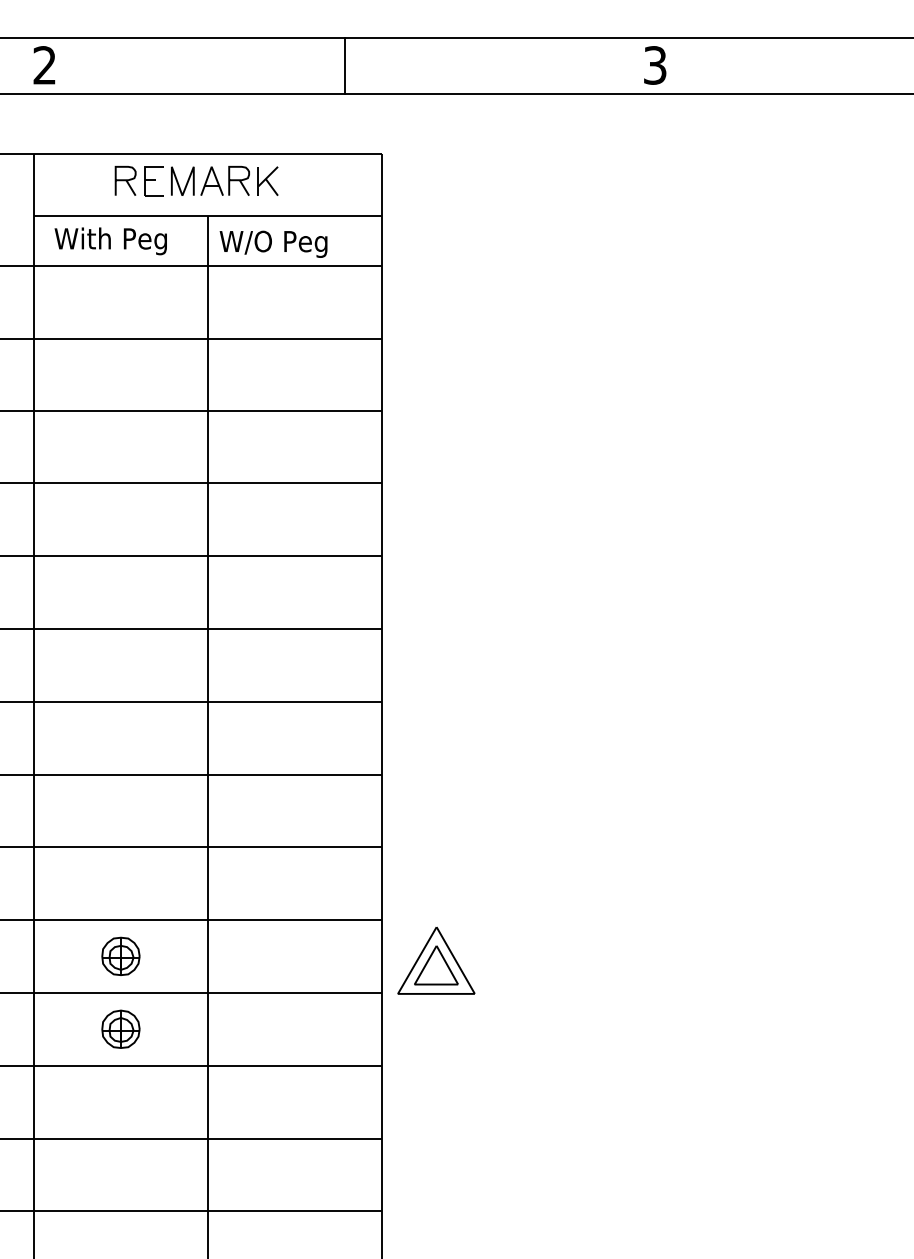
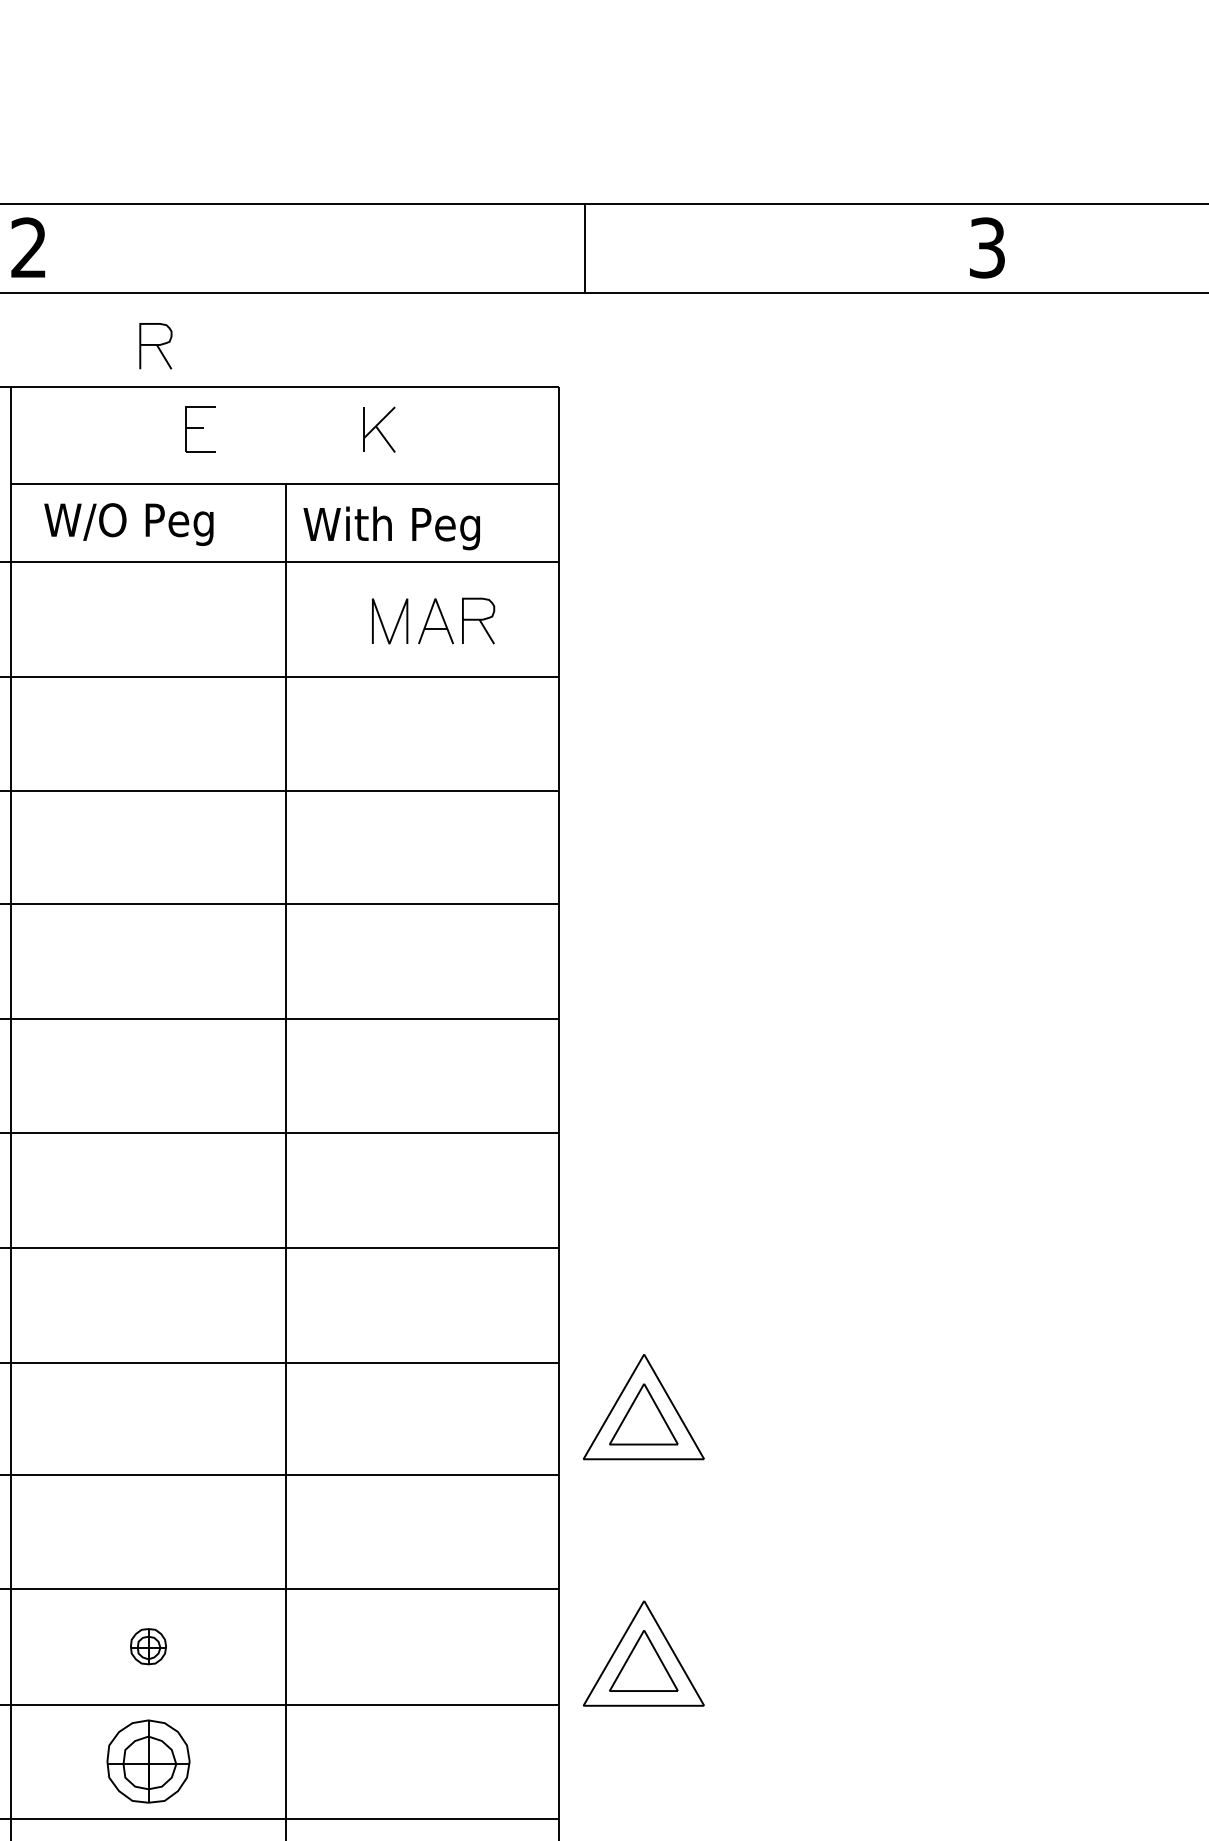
line: (344, 65) -> (584, 247), moved
part: (125, 180) -> (155, 345), moved
part: (210, 180) -> (433, 620), moved
text: (122, 241) -> (150, 524), With Peg -> W/O Peg
text: (288, 243) -> (411, 527), W/O Peg -> With Peg
part: (436, 803) -> (643, 1406), added
part: (120, 955) -> (147, 1645), size x0.6
part: (120, 1028) -> (147, 1760), size x1.4

